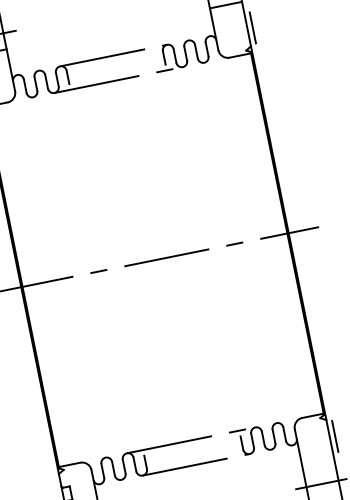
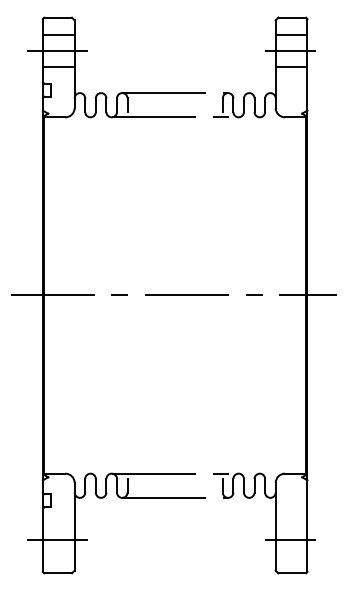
line: (252, 27) -> (312, 93), removed
line: (334, 436) -> (312, 497), removed

